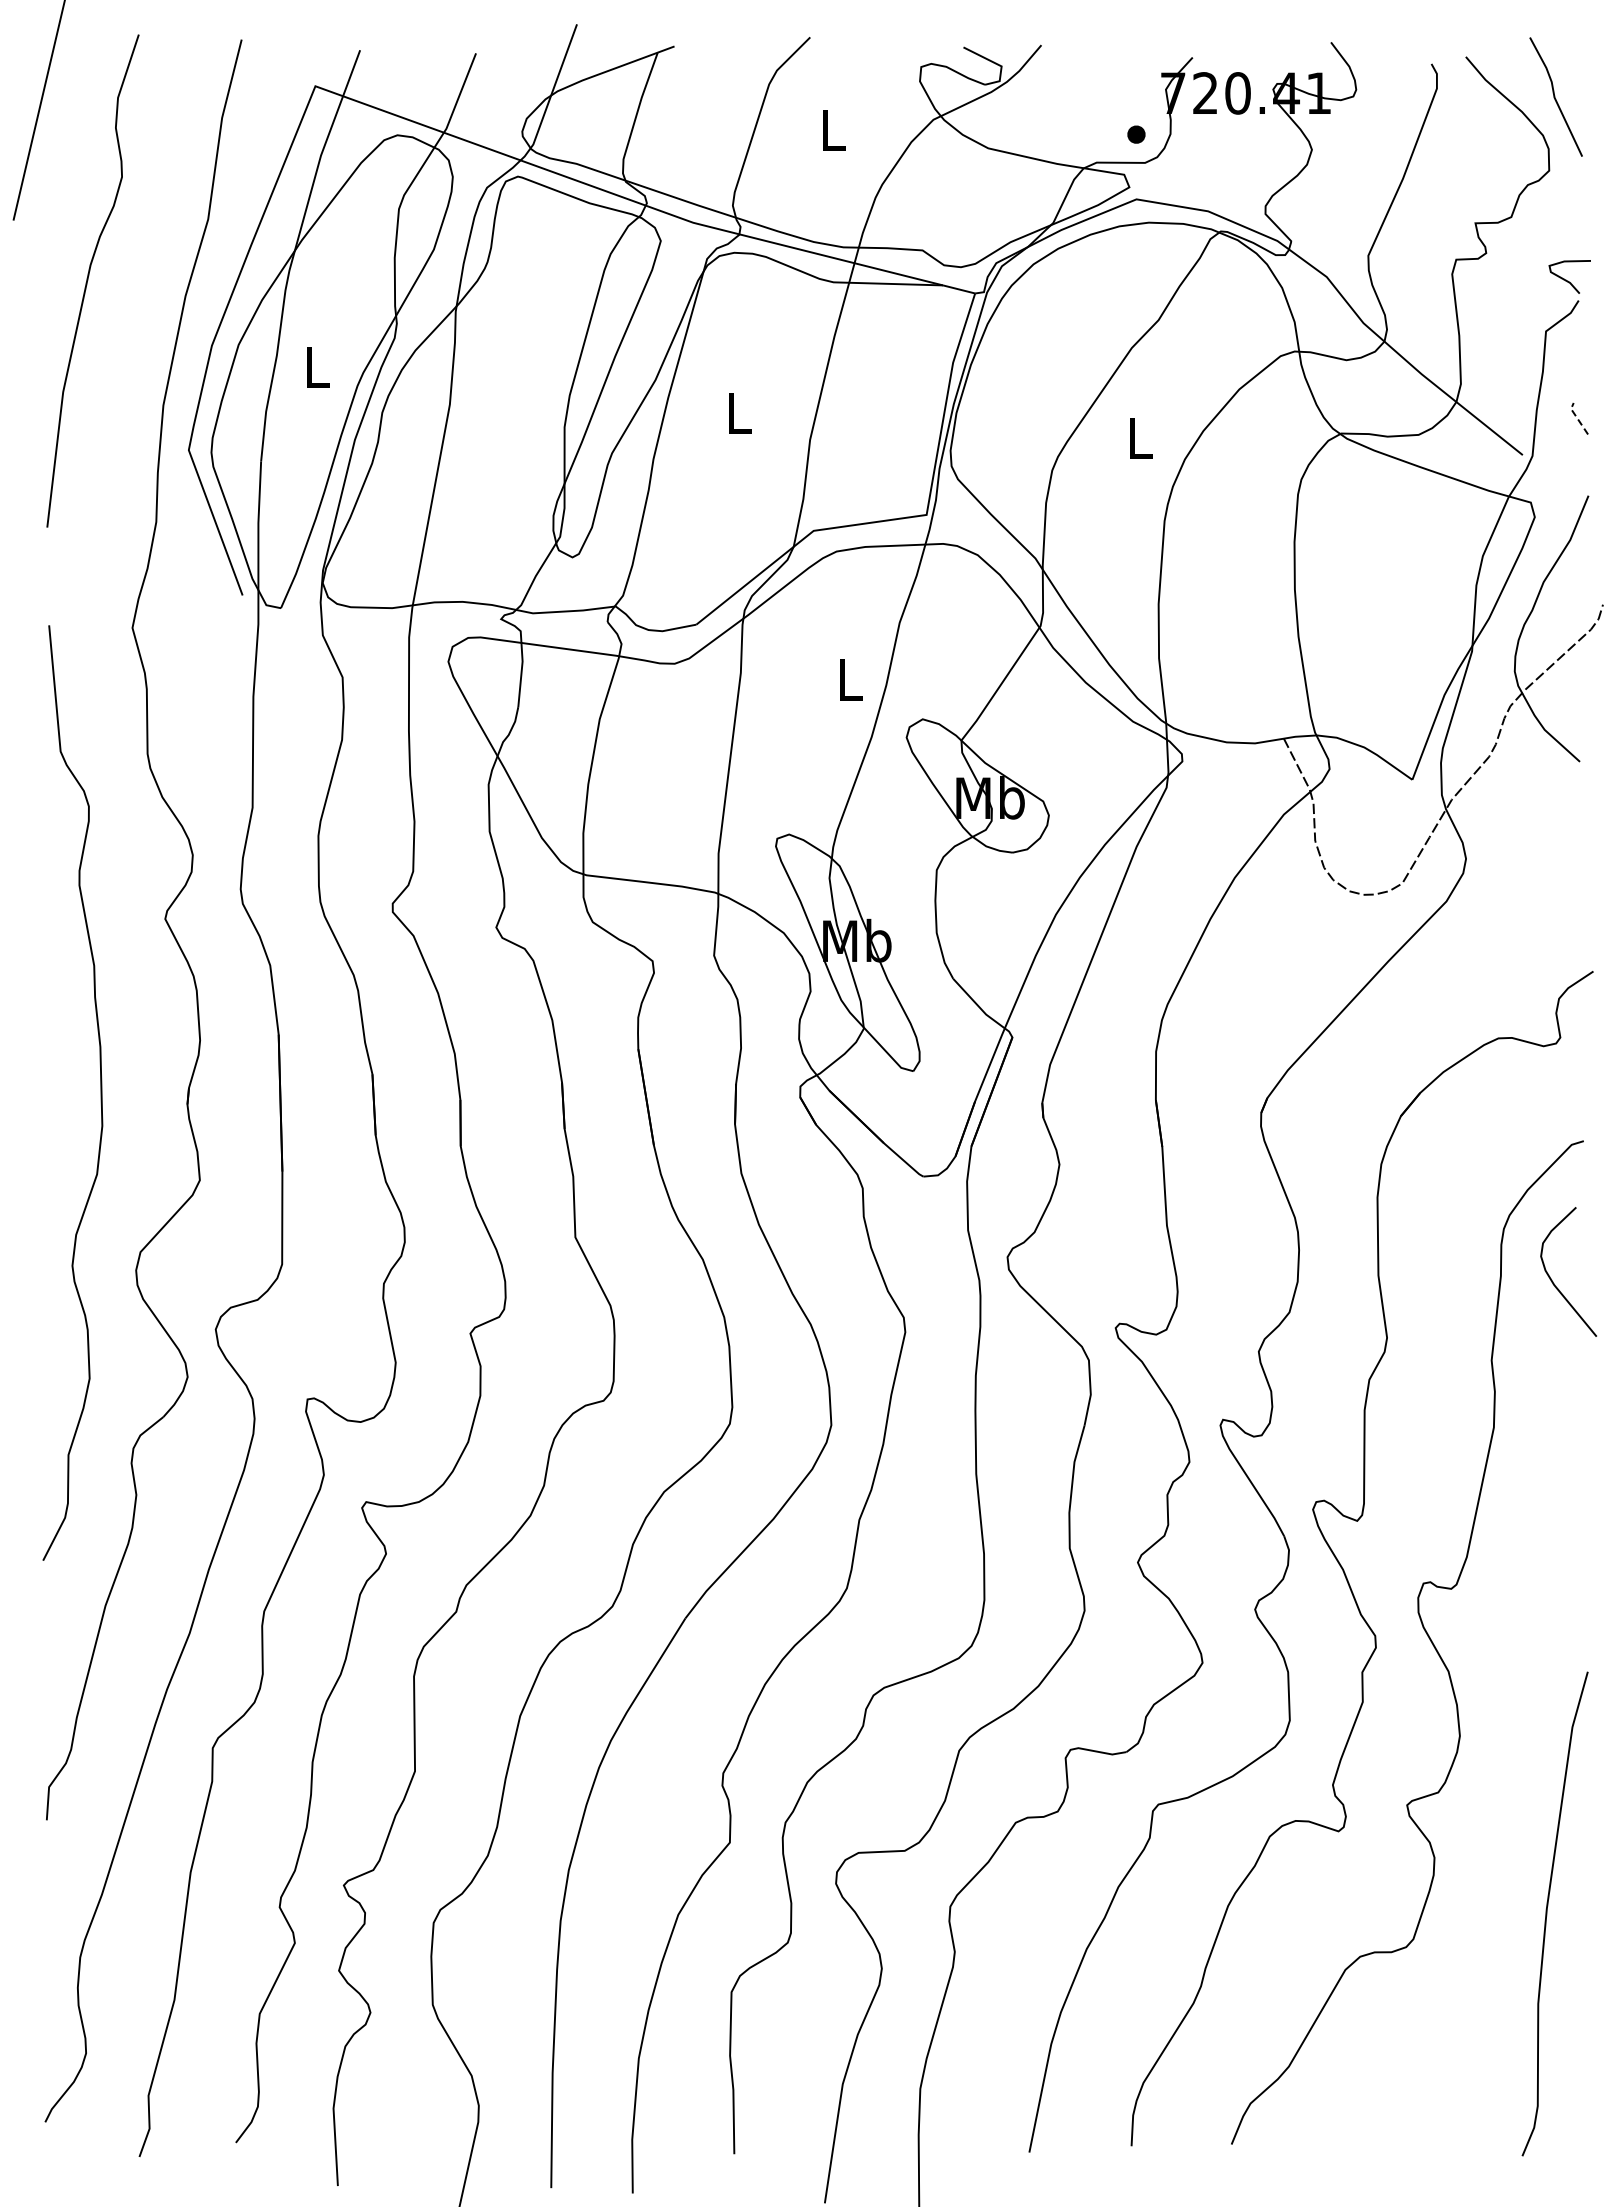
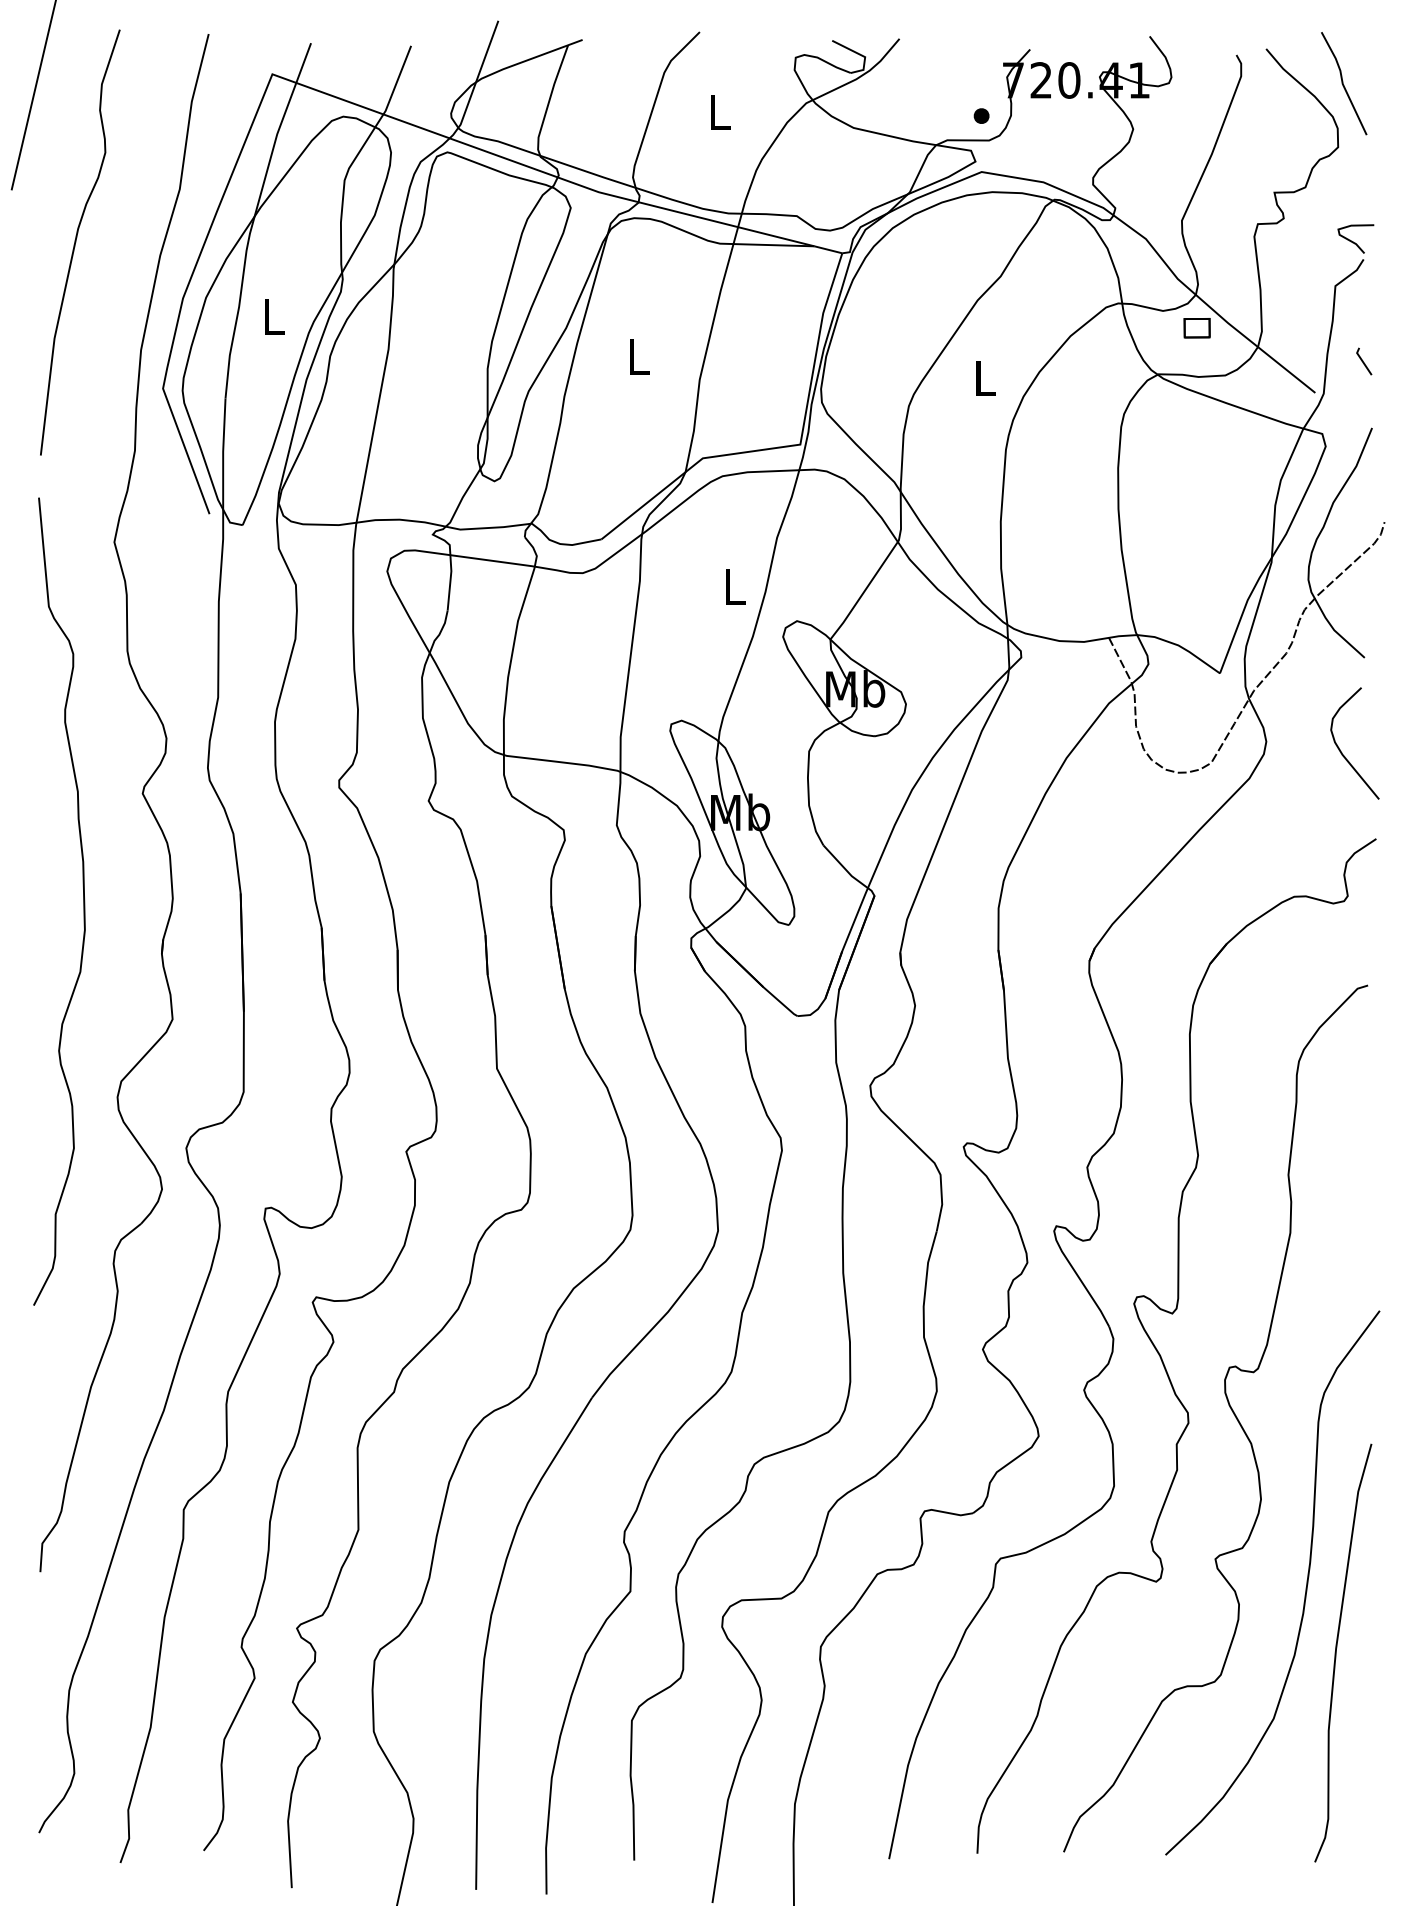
part: (1385, 379) -> (1196, 327), added
line: (1577, 418) -> (1362, 361), dashed -> solid
curve: (100, 1092) -> (83, 901), moved
curve: (1553, 1281) -> (1341, 751), moved
curve: (1511, 1838) -> (1305, 1587), added

